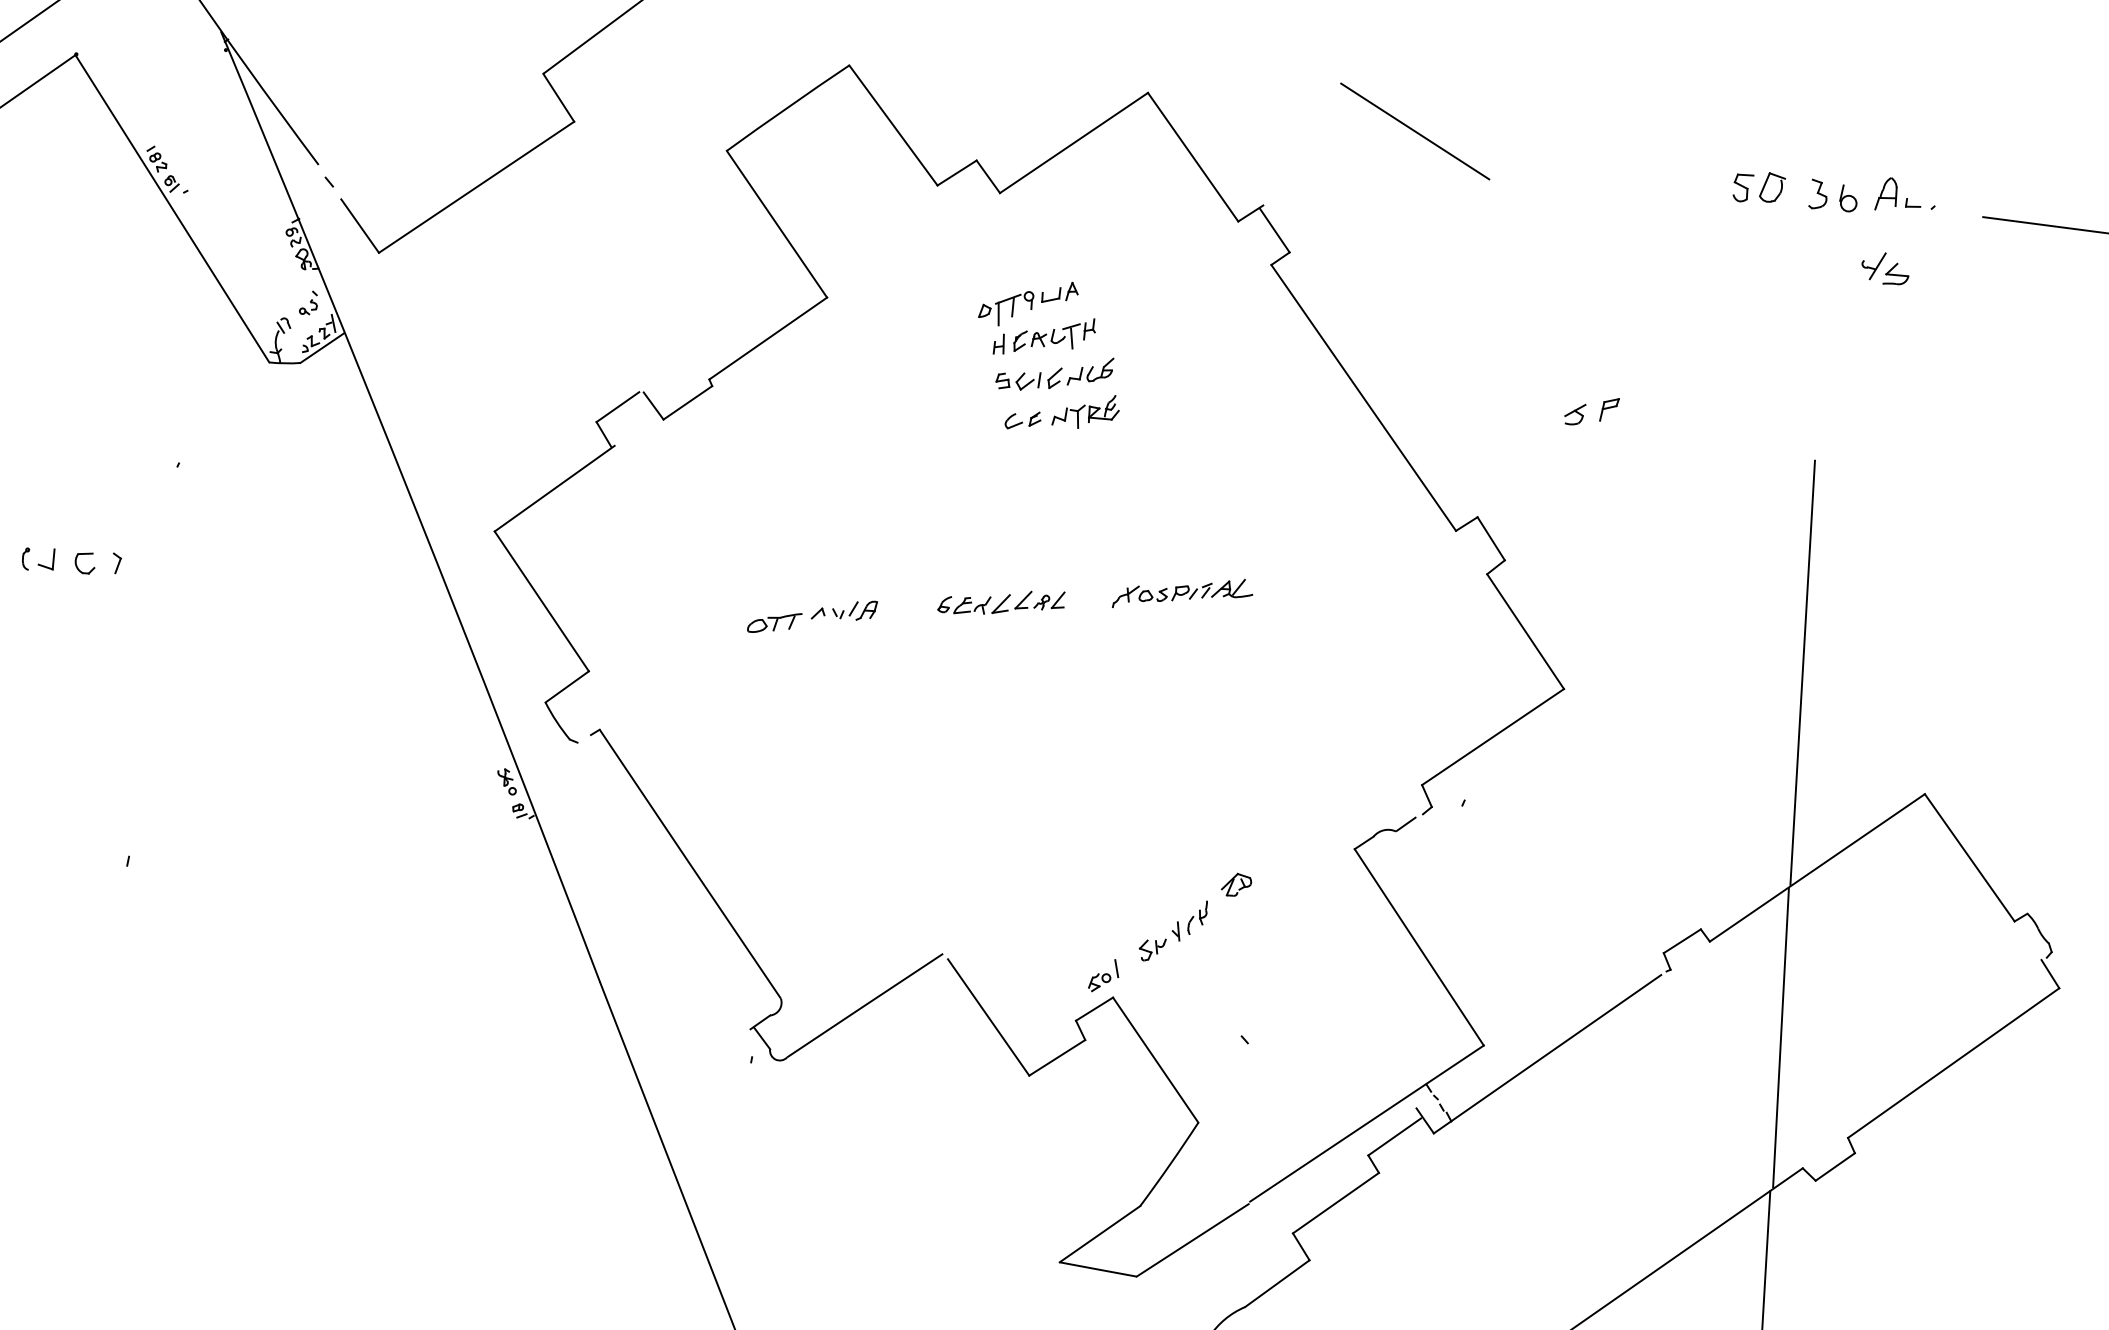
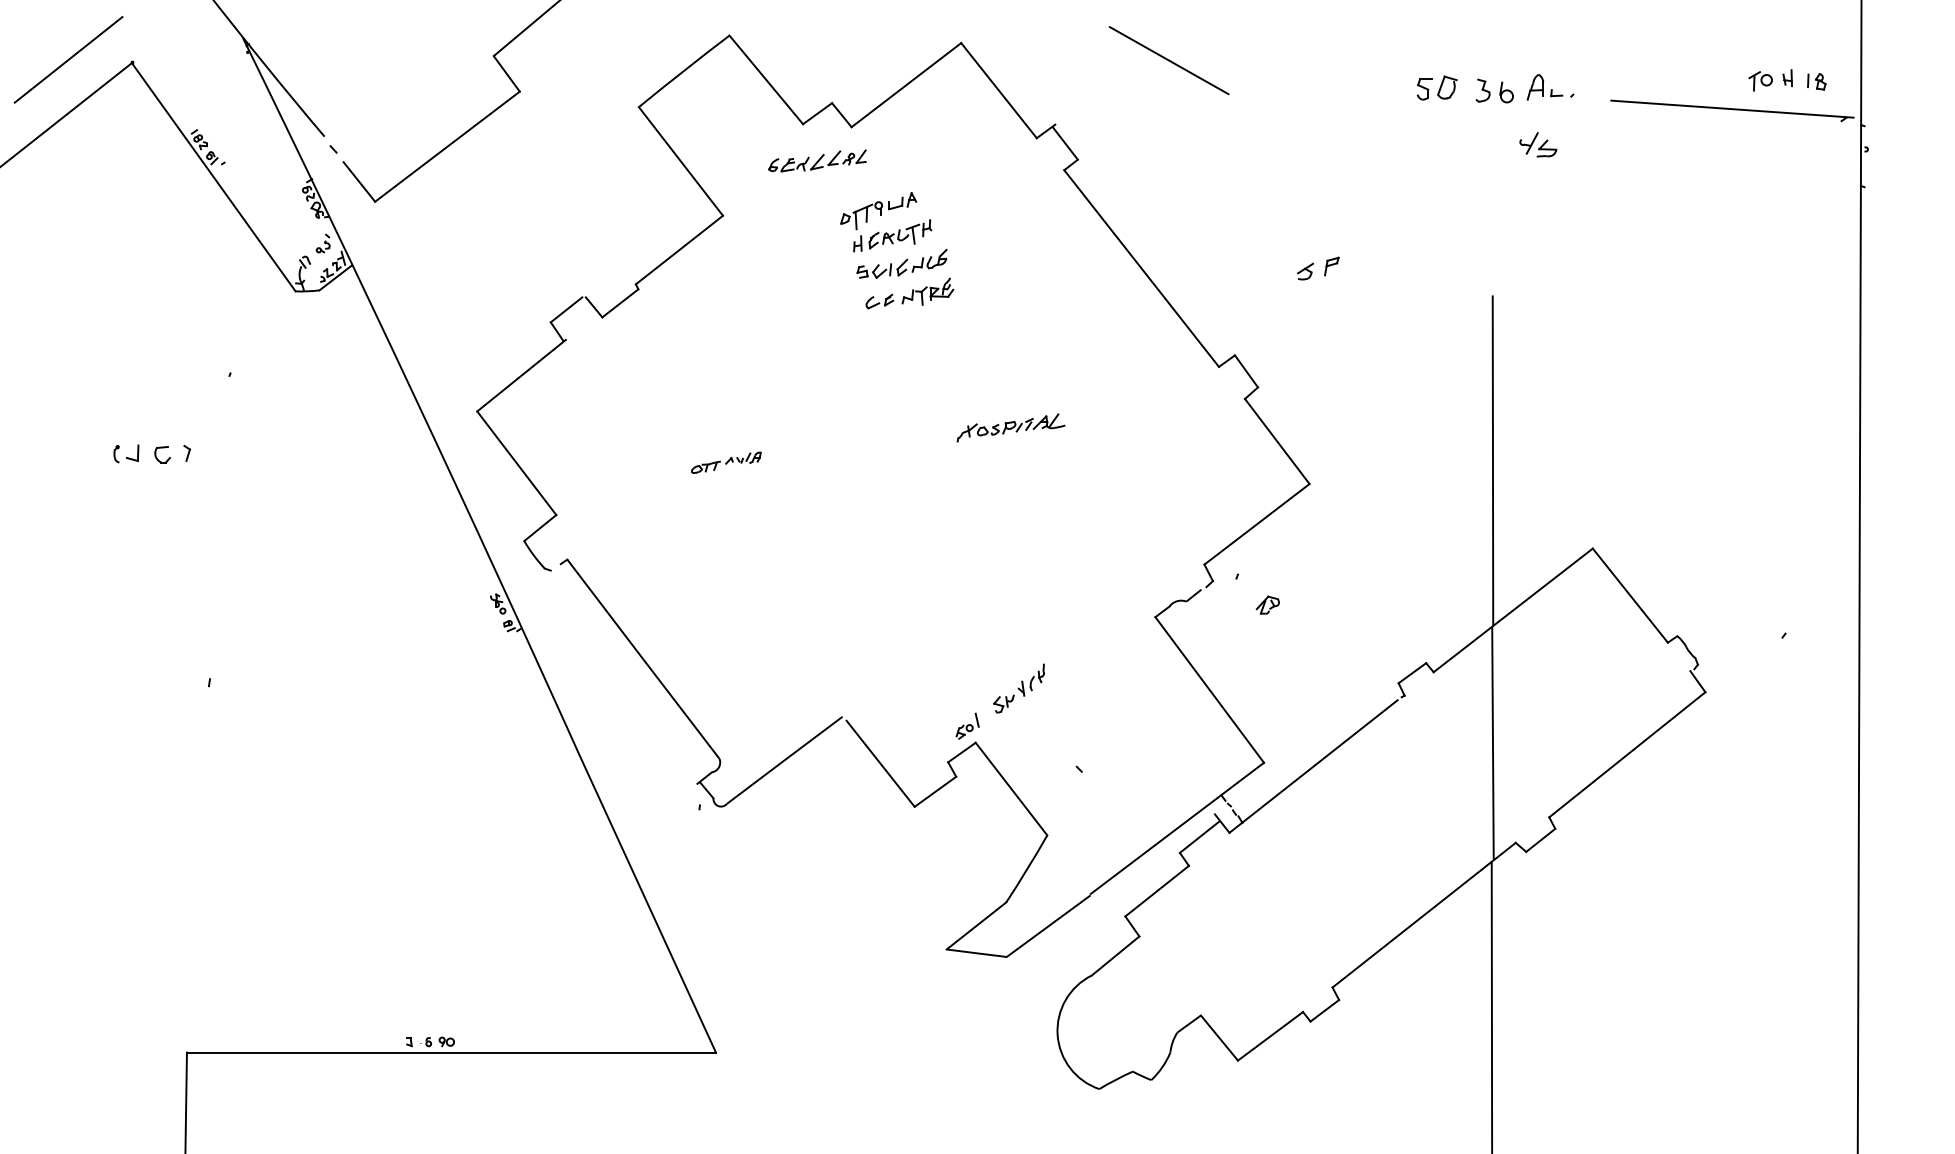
part: (1001, 601) -> (817, 160), moved
part: (812, 616) -> (726, 462), size x0.7
part: (1236, 884) -> (1267, 604), moved

